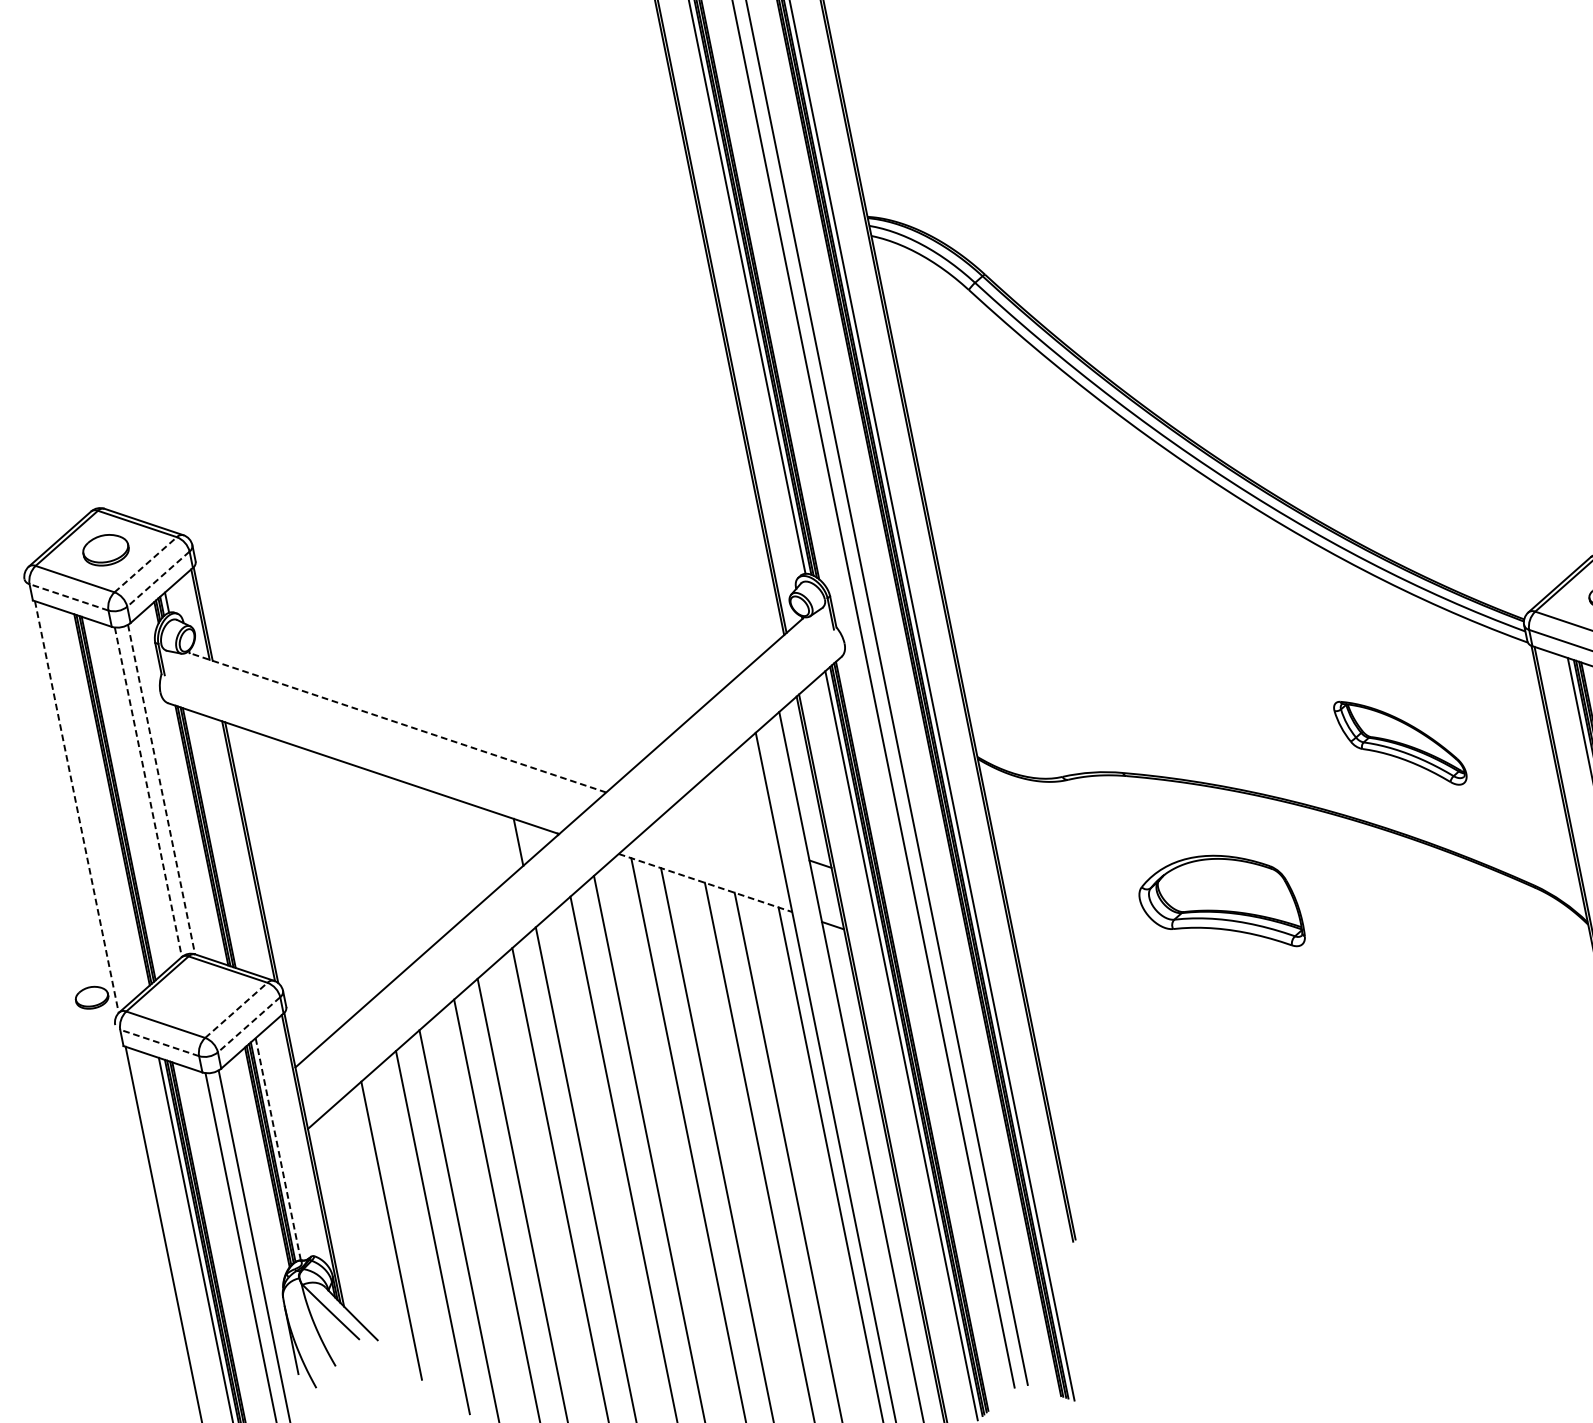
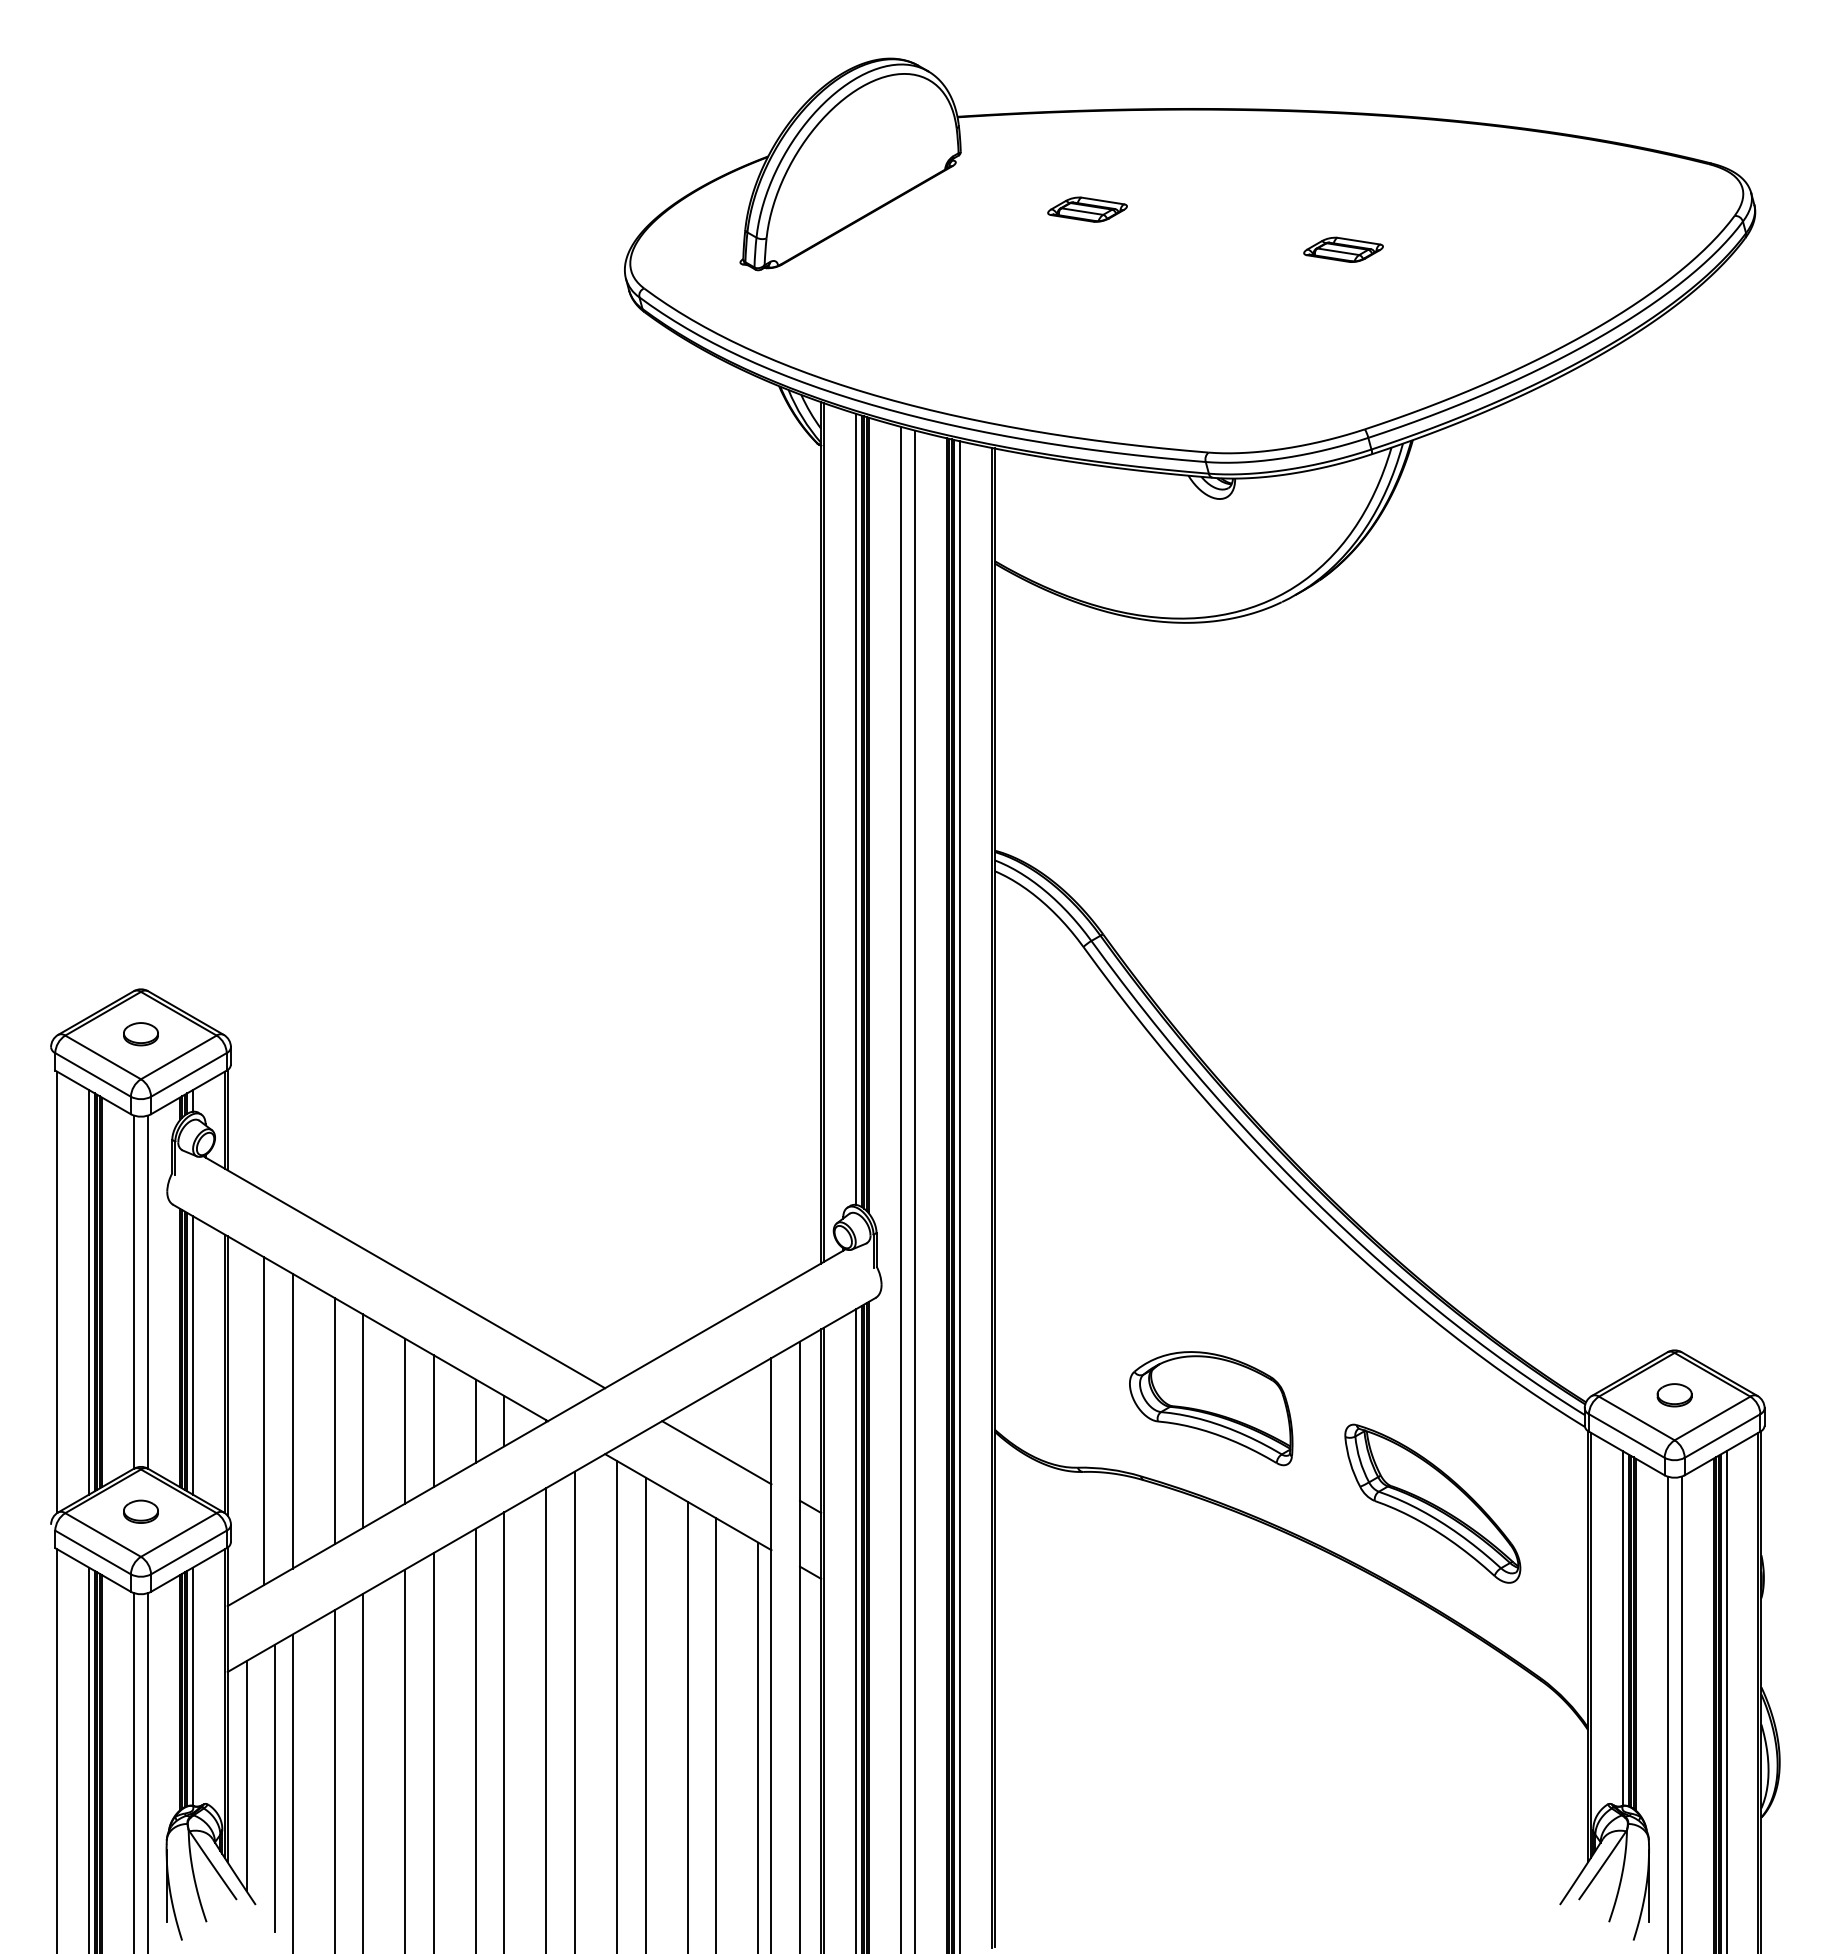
part: (105, 550) -> (140, 1034), size x0.71
line: (145, 564) -> (178, 1057), dashed -> solid
line: (157, 578) -> (188, 1074), dashed -> solid
line: (69, 596) -> (93, 1074), dashed -> solid
line: (397, 722) -> (404, 1272), dashed -> solid
part: (1400, 742) -> (1432, 1503), size x1.43
line: (162, 789) -> (148, 1292), dashed -> solid
line: (148, 792) -> (133, 1292), dashed -> solid
line: (106, 801) -> (89, 1292), added
line: (77, 807) -> (57, 1292), dashed -> solid
line: (722, 831) -> (716, 1452), added
line: (215, 840) -> (192, 1355), added
line: (491, 847) -> (475, 1420), added
line: (452, 856) -> (433, 1421), added
line: (426, 860) -> (405, 1420), added
line: (386, 868) -> (363, 1420), added
line: (359, 873) -> (334, 1420), added
line: (320, 881) -> (292, 1420), added
line: (705, 883) -> (688, 1502), dashed -> solid
line: (293, 888) -> (263, 1421), added
part: (1220, 906) -> (1211, 1408), moved
part: (91, 997) -> (140, 1511), moved
line: (236, 1010) -> (178, 1535), dashed -> solid
line: (248, 1024) -> (188, 1552), dashed -> solid
line: (160, 1042) -> (93, 1552), dashed -> solid
line: (278, 1150) -> (192, 1687), dashed -> solid
line: (345, 1221) -> (246, 1775), added
line: (374, 1228) -> (275, 1788), added

